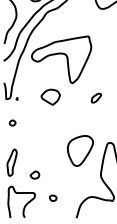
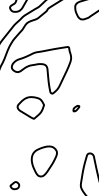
part: (50, 96) -> (30, 107), size x1.43
part: (96, 97) -> (76, 108), size x0.62
part: (80, 150) -> (44, 161), moved

